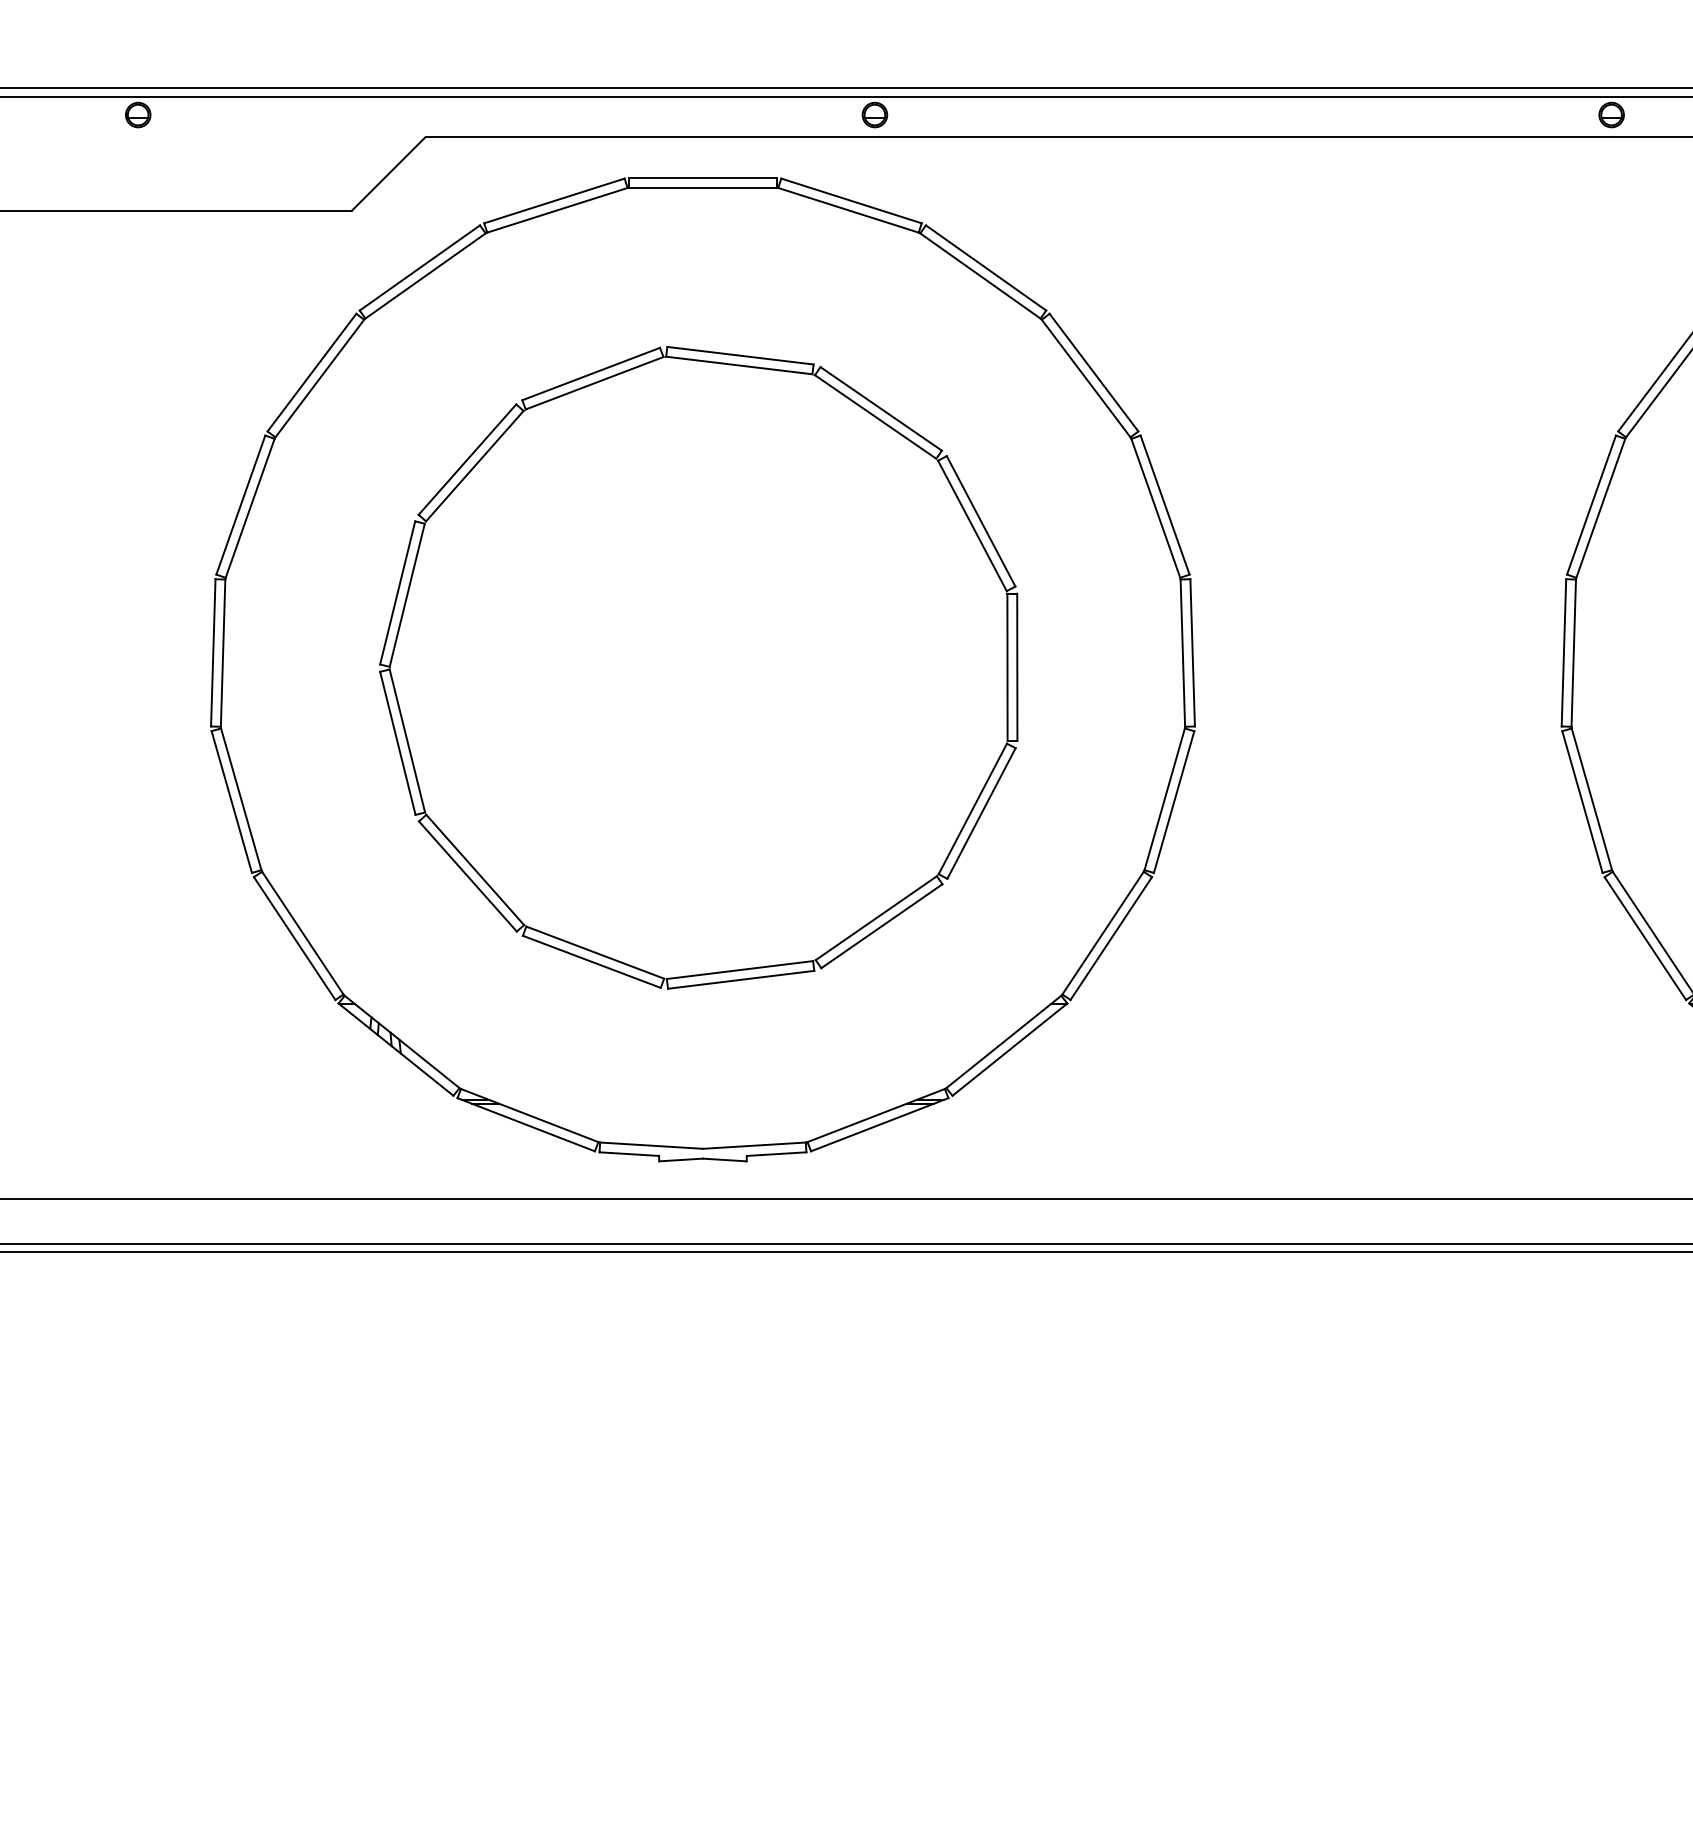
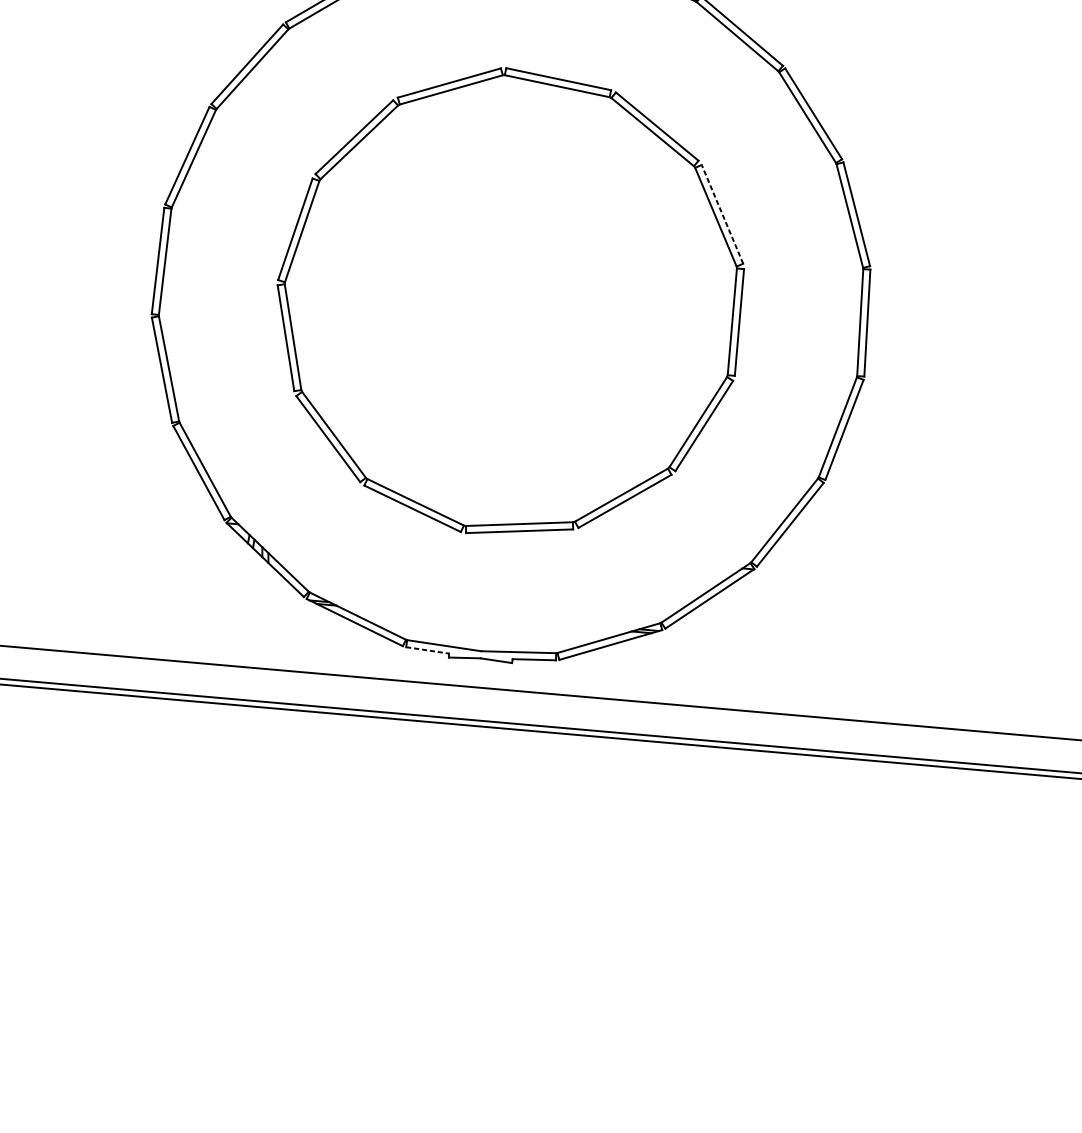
line: (981, 521) -> (722, 214), solid -> dashed
line: (629, 1154) -> (427, 650), solid -> dashed

